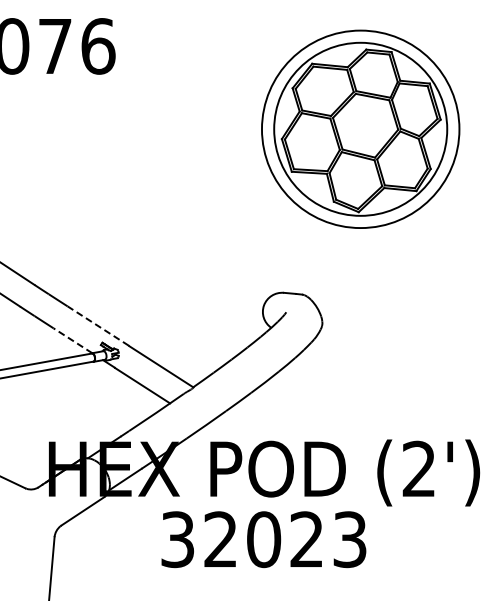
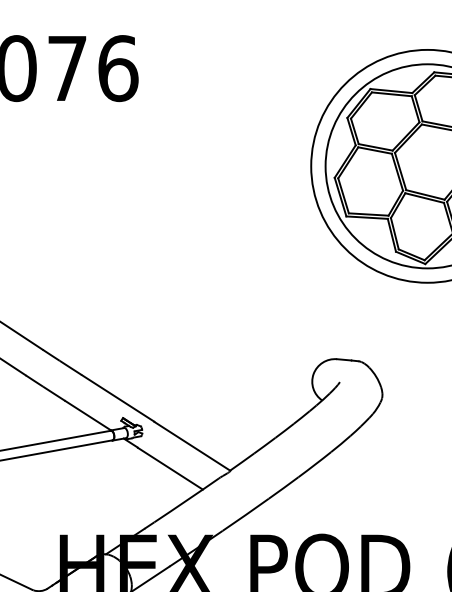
line: (97, 325) -> (117, 397), dashed -> solid
line: (72, 340) -> (87, 415), dashed -> solid

